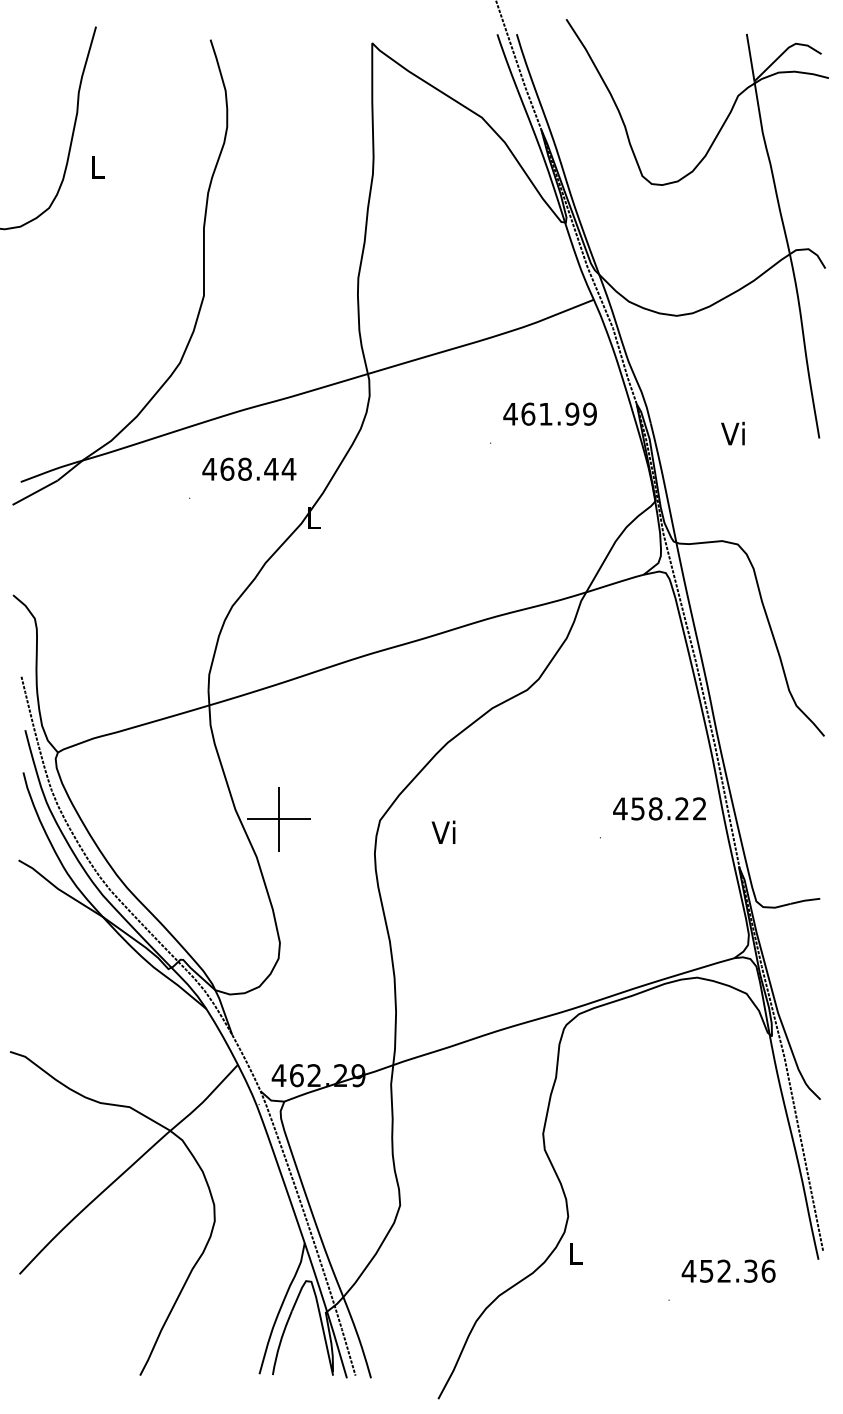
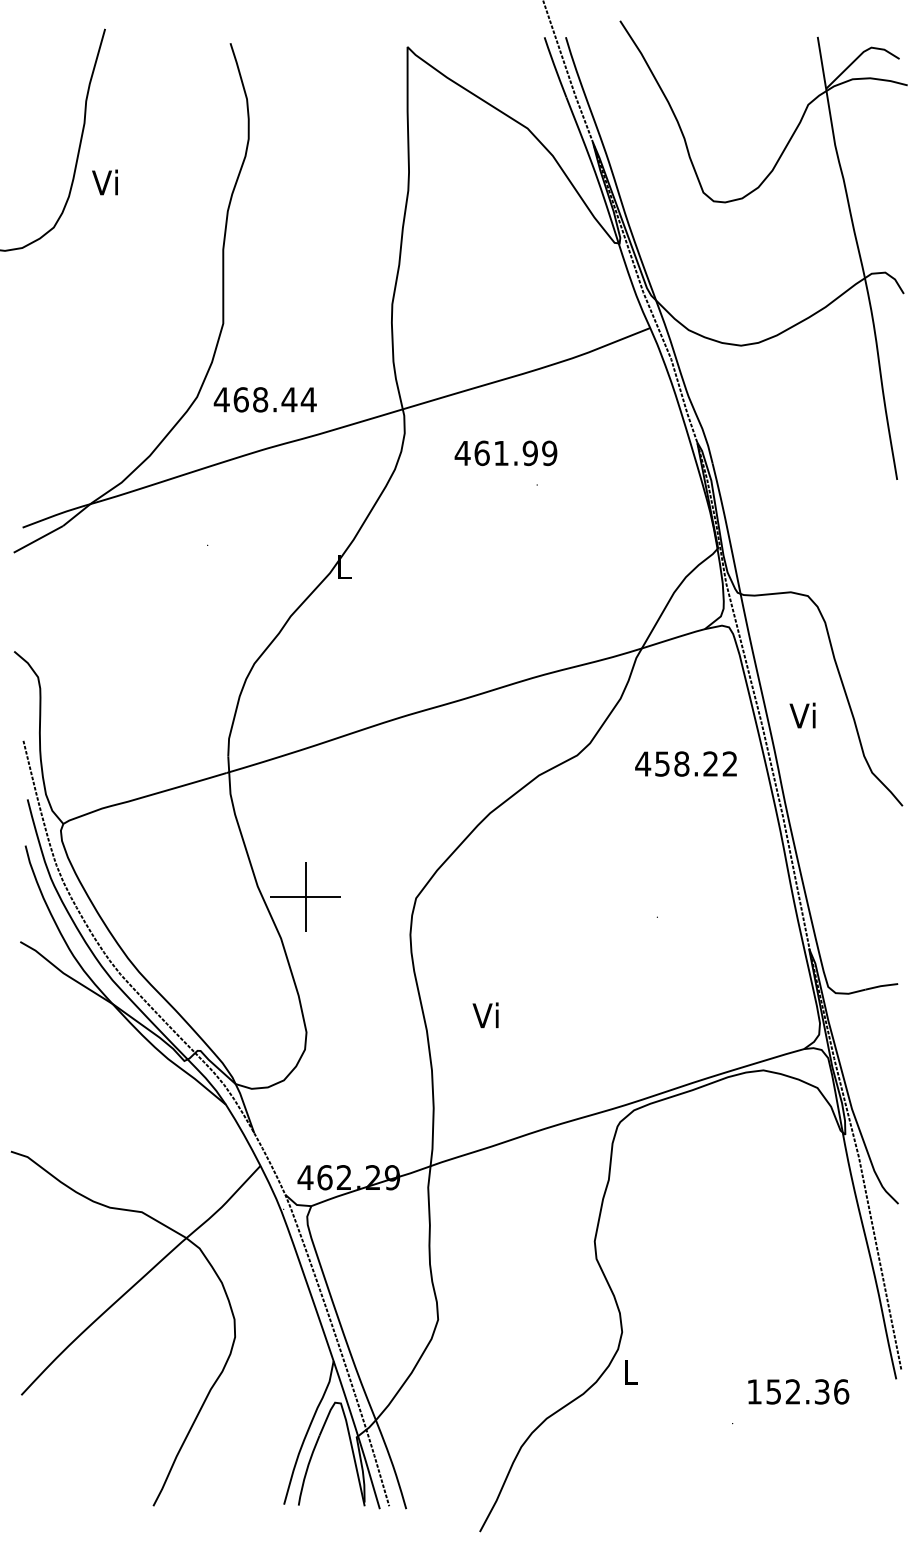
text: (95, 166) -> (104, 182), L -> Vi
text: (549, 413) -> (505, 452), moved
text: (732, 433) -> (802, 715), moved
text: (249, 468) -> (265, 398), moved
text: (659, 808) -> (685, 763), moved
text: (443, 831) -> (485, 1014), moved
text: (688, 1271) -> (753, 1392), 452.36 -> 152.36

